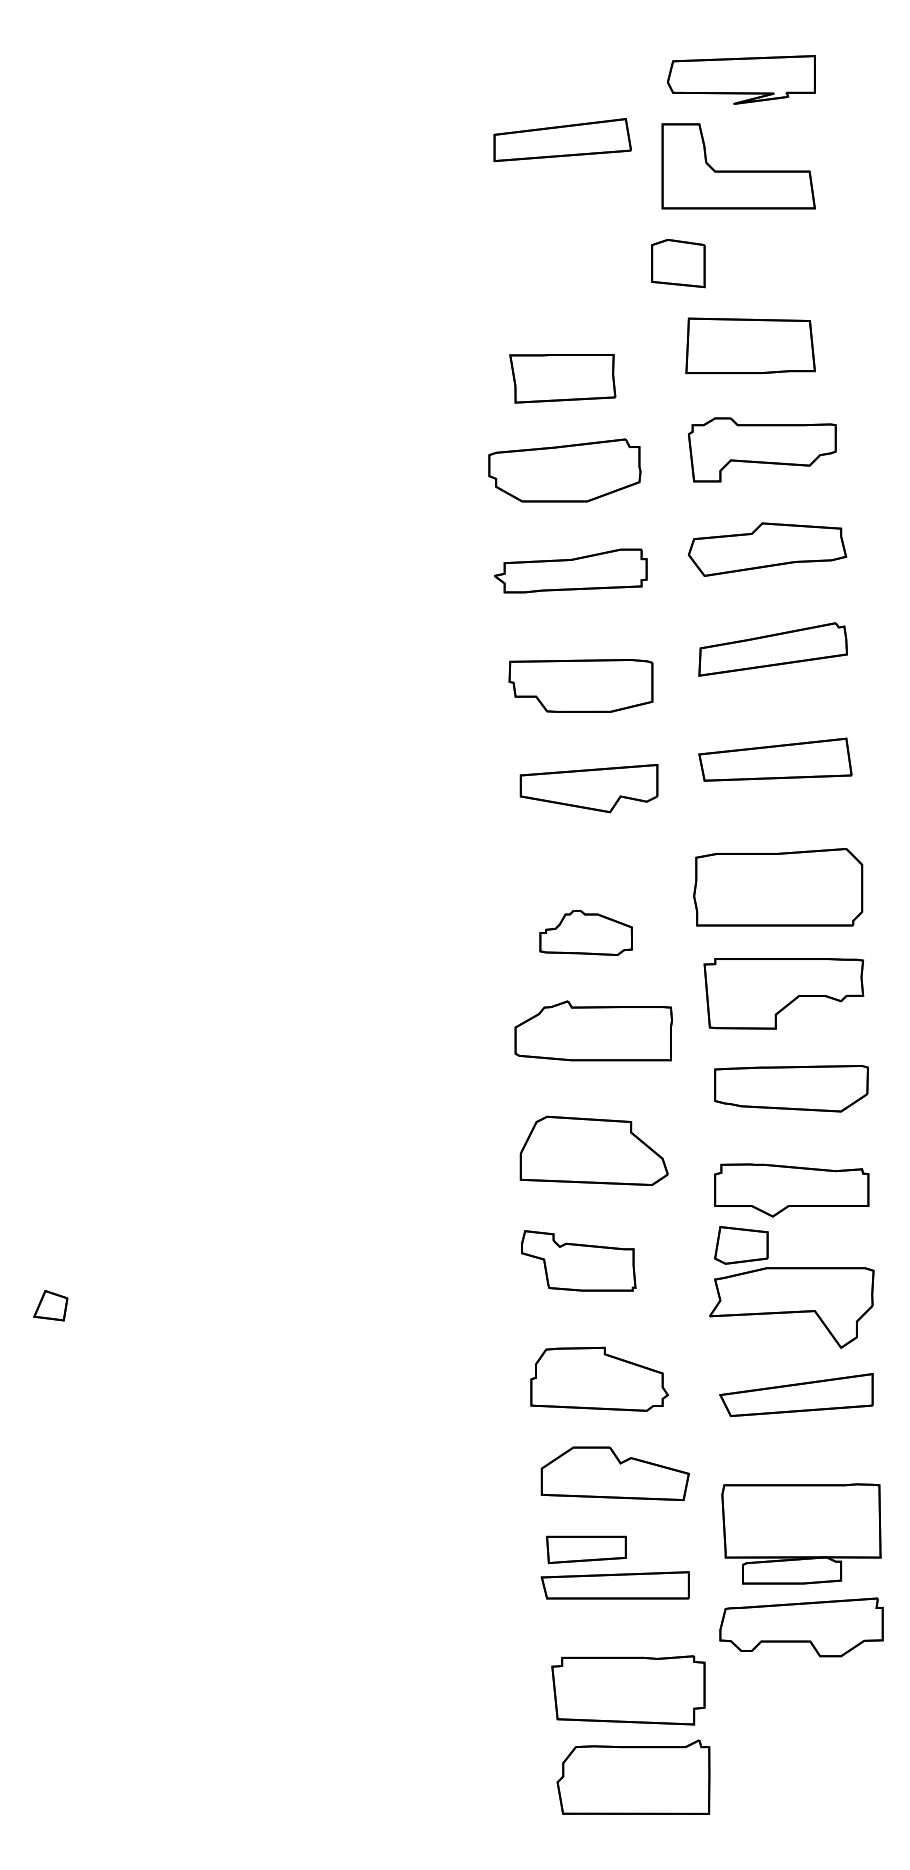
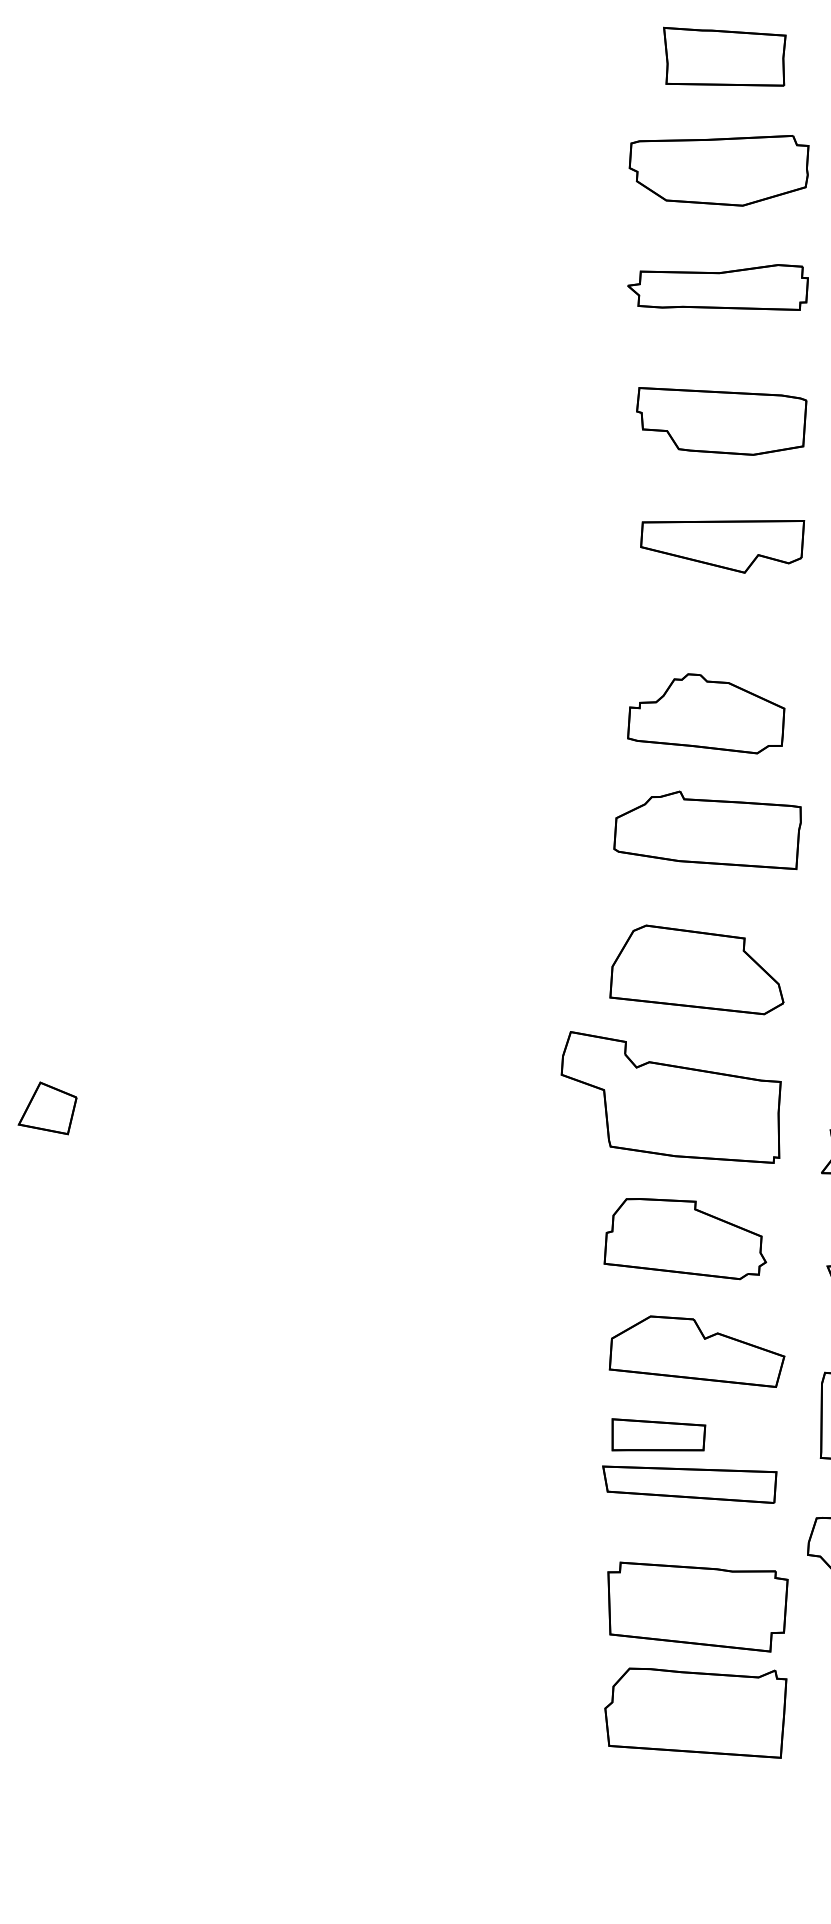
part: (585, 932) -> (706, 712), size x1.43
part: (578, 1260) -> (671, 1097), size x1.67
part: (50, 1305) -> (47, 1107), size x1.43

